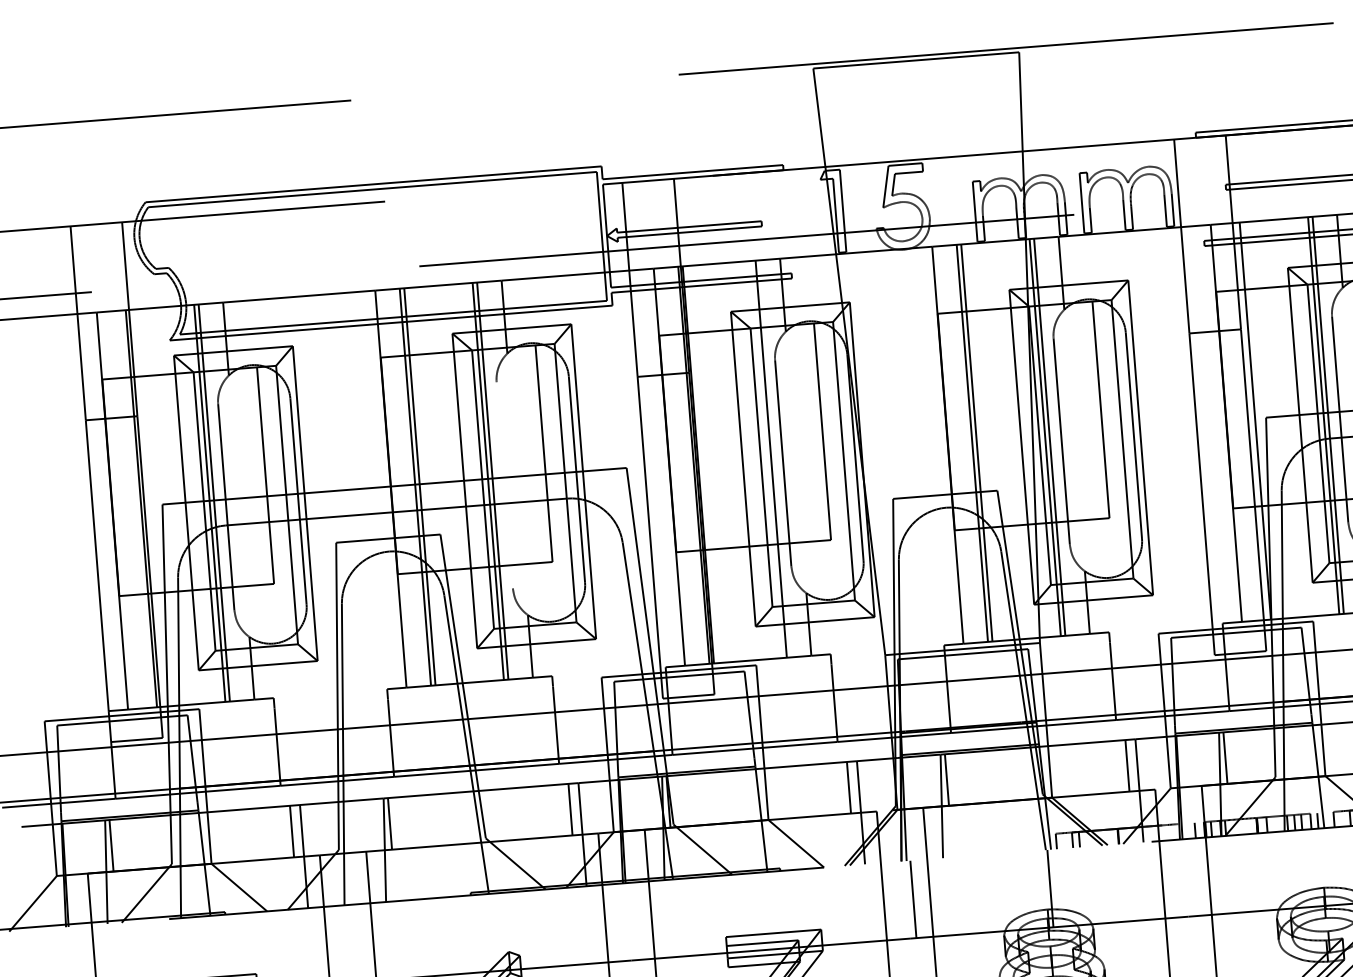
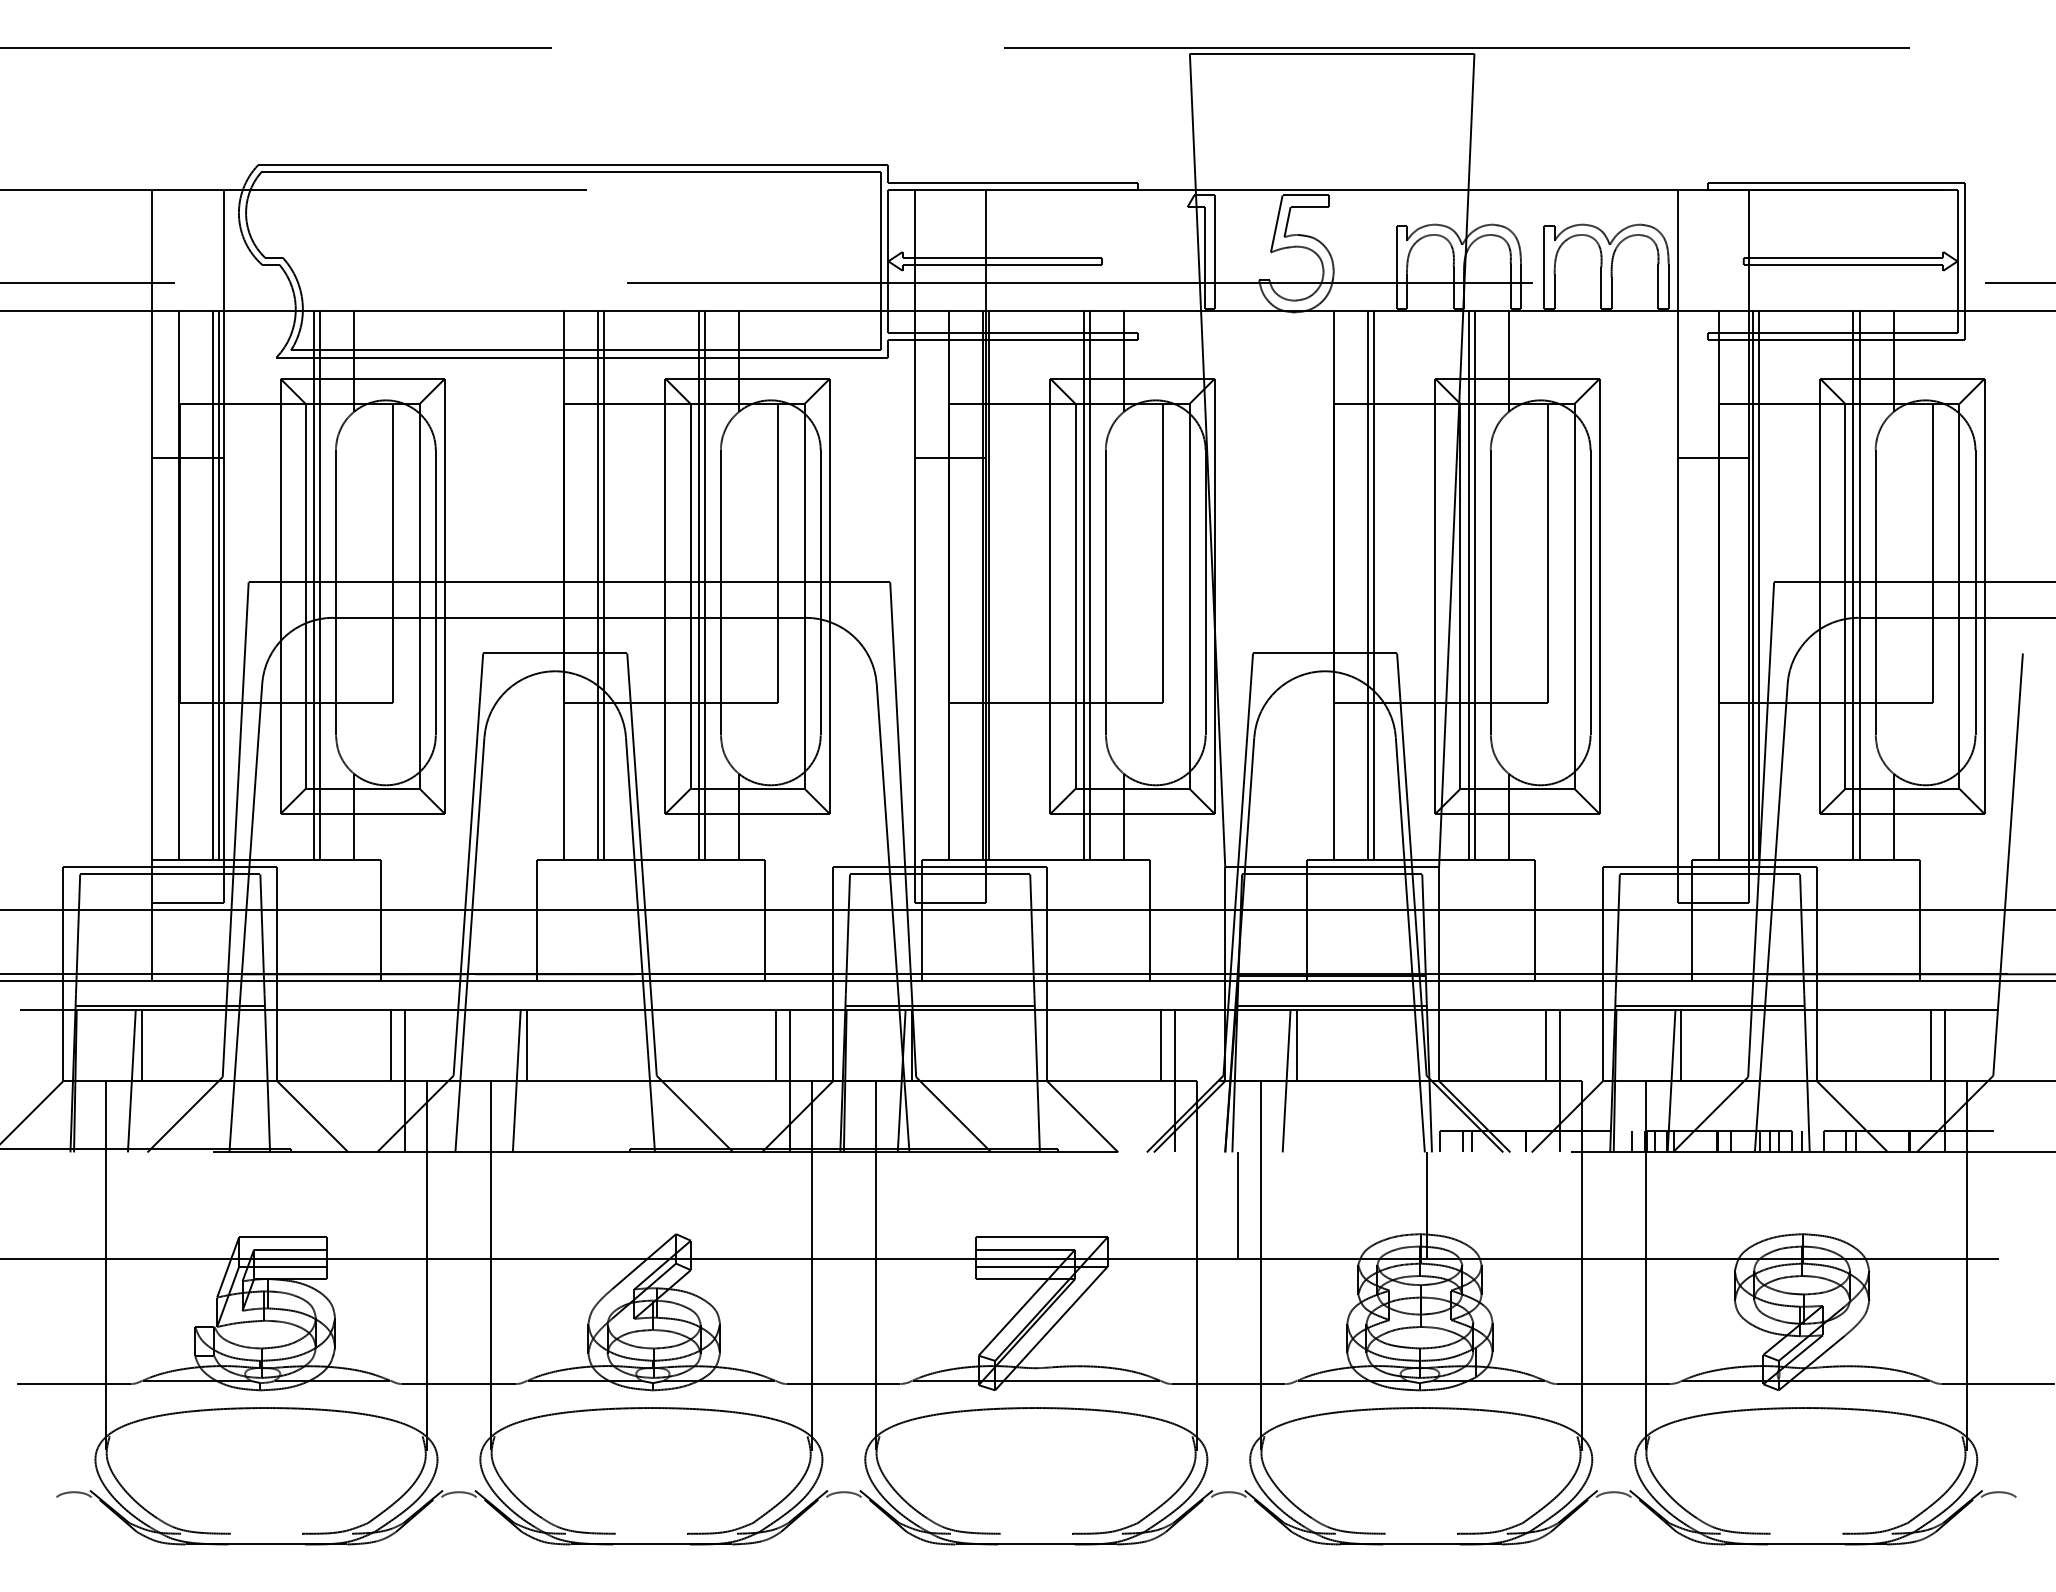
line: (1250, 421) -> (1752, 585), added
line: (766, 459) -> (1083, 585), added
line: (504, 485) -> (720, 592), added
line: (137, 508) -> (213, 585), added

